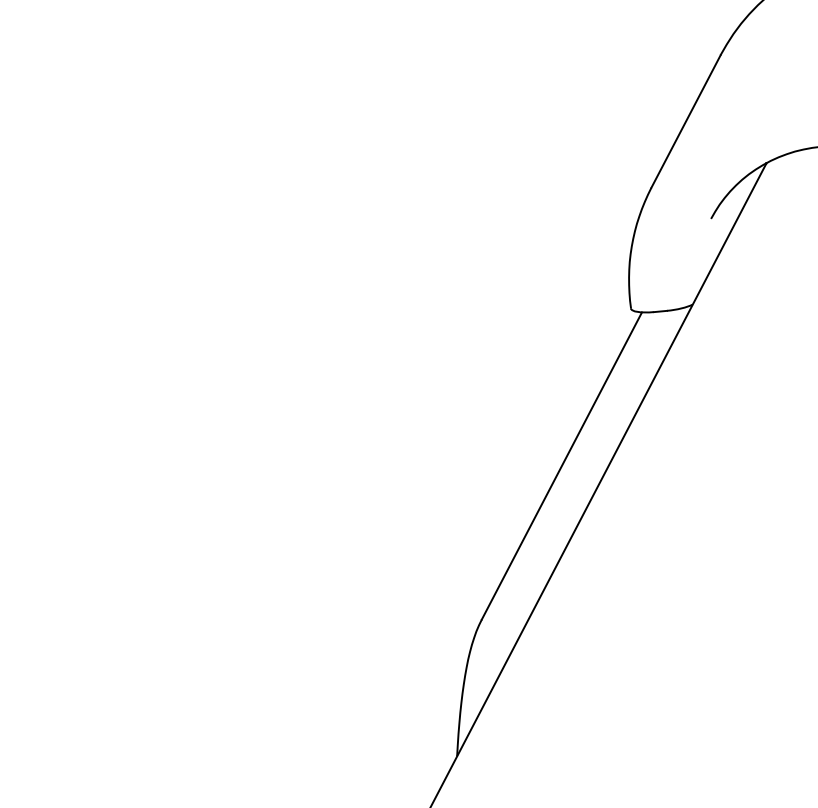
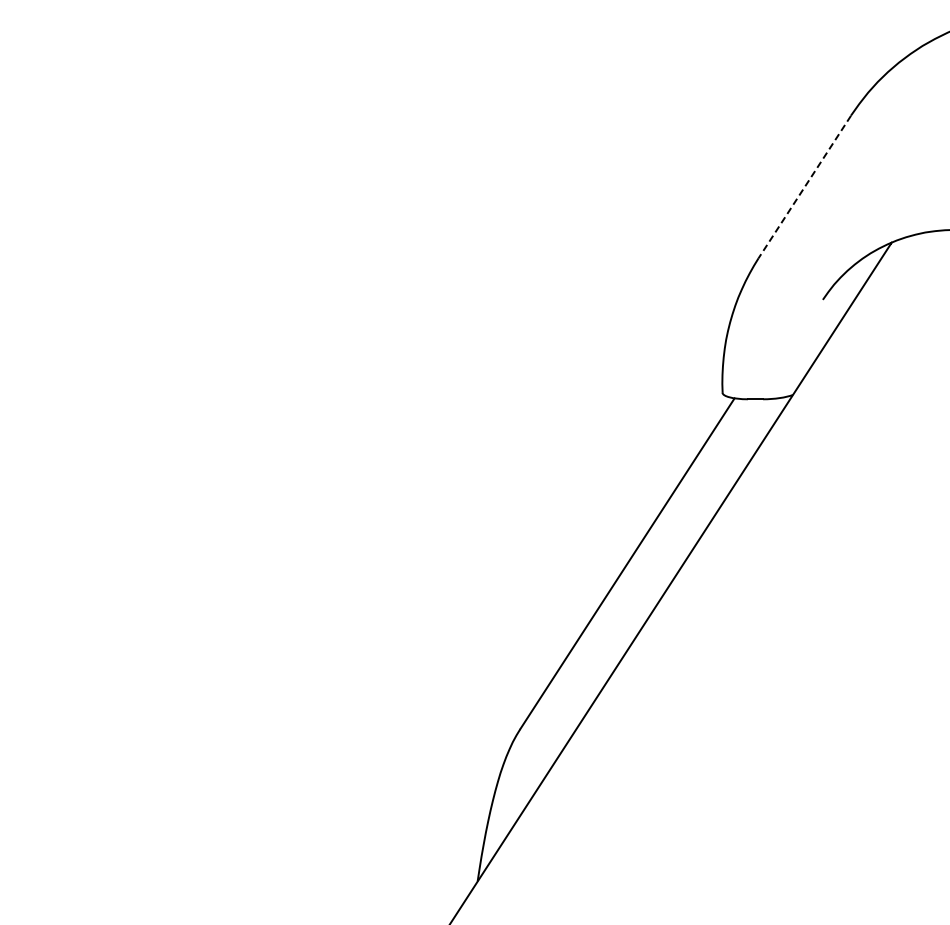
line: (685, 122) -> (804, 187), solid -> dashed

